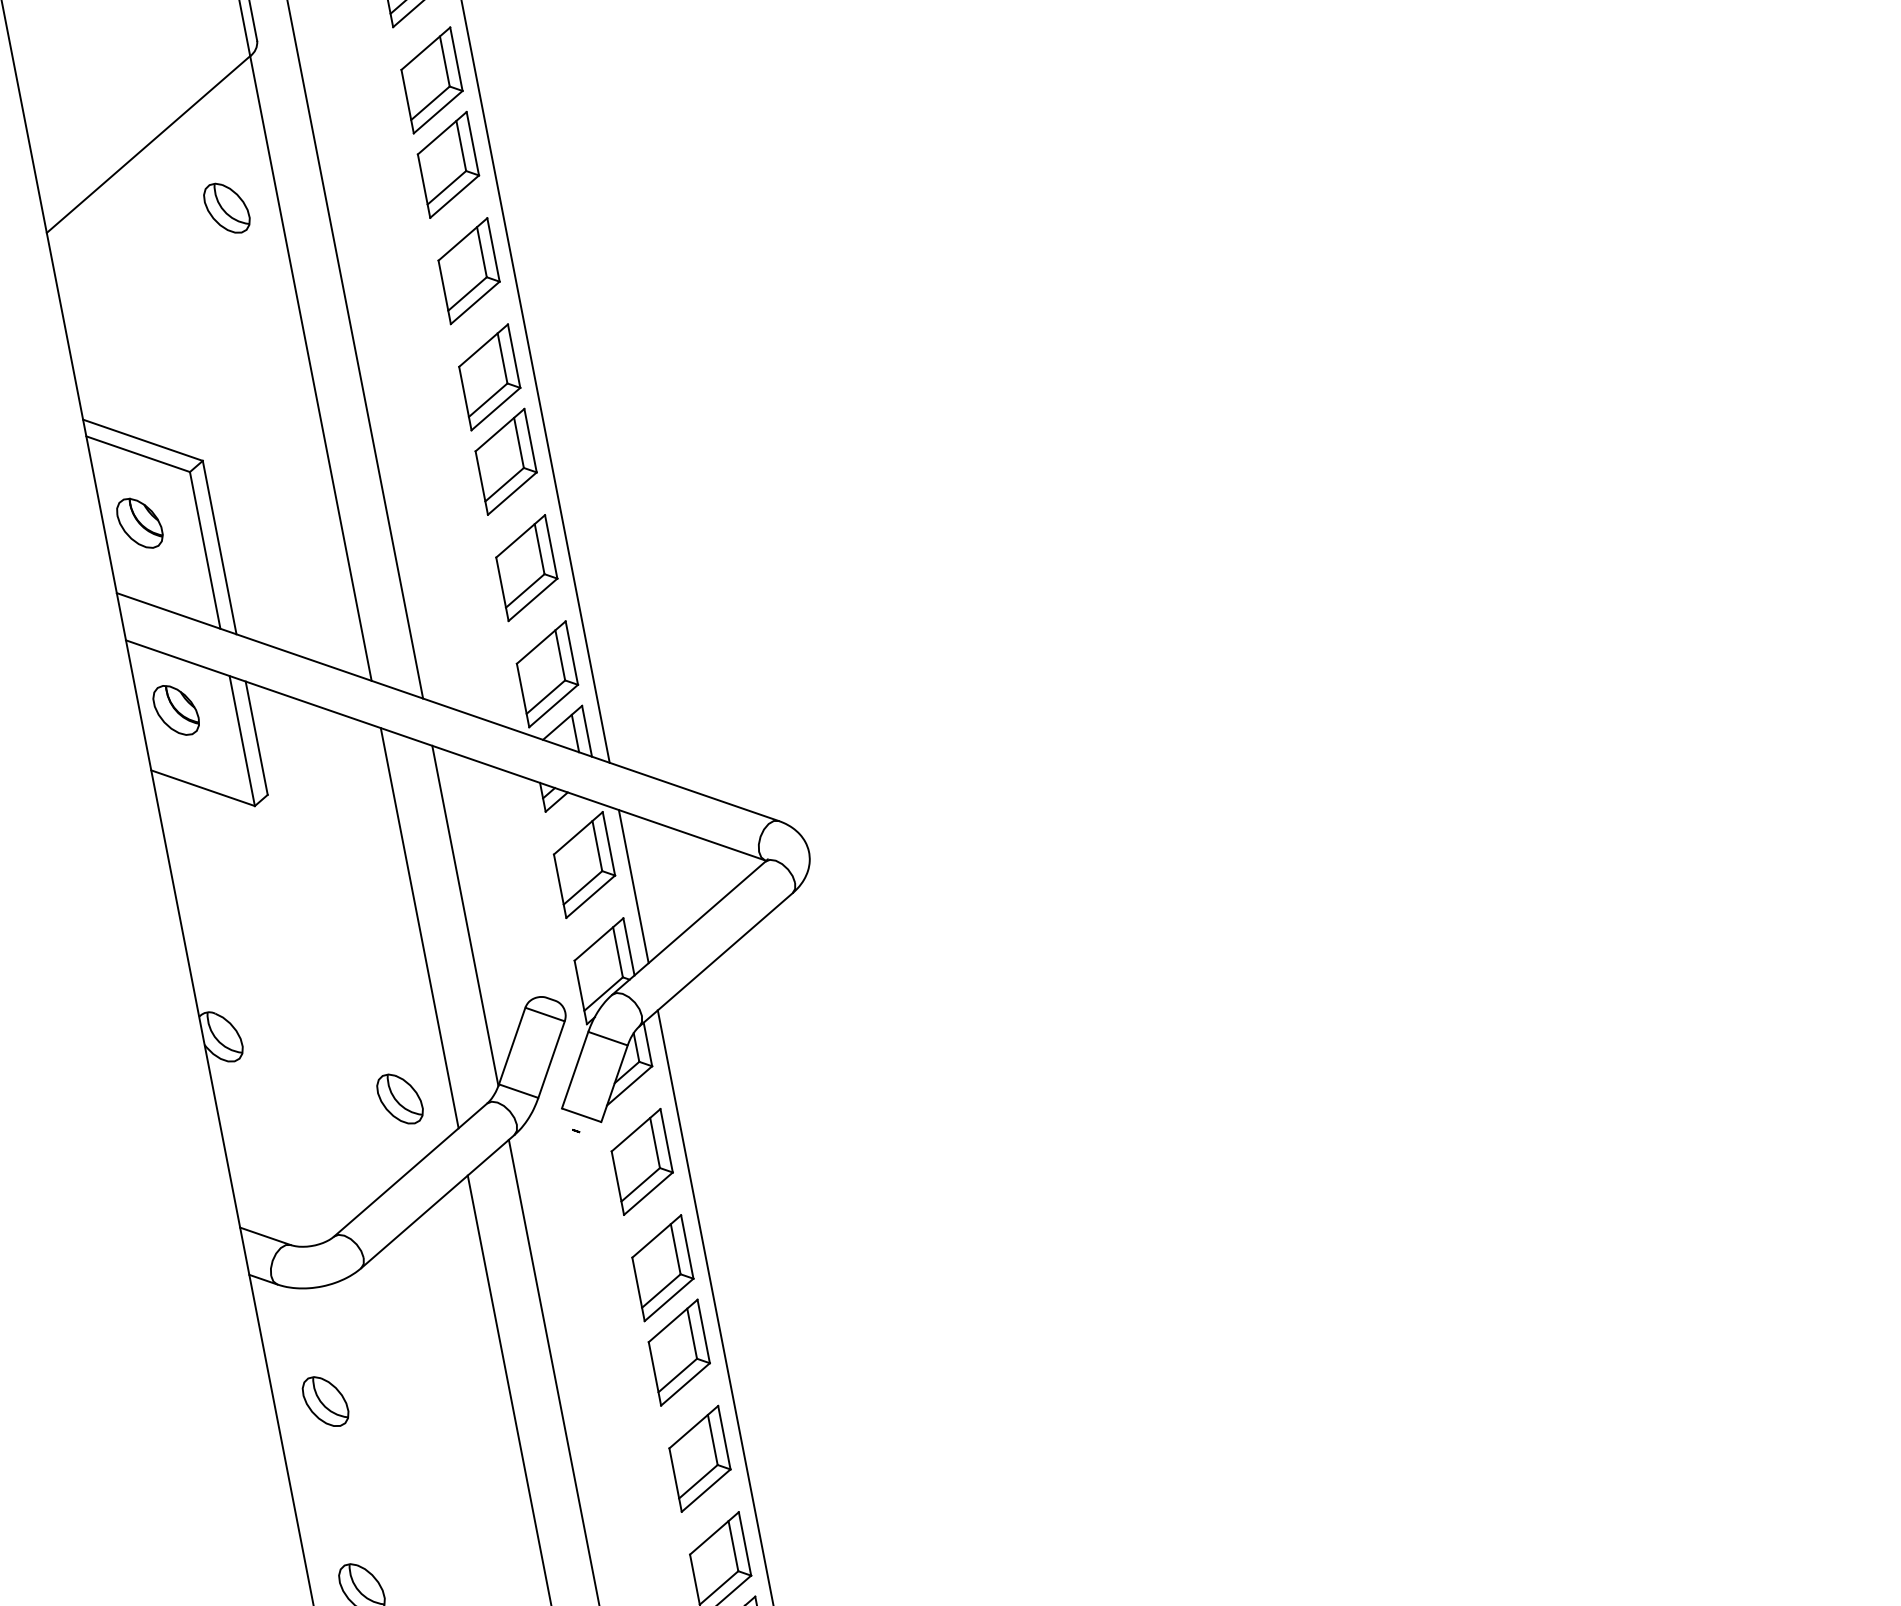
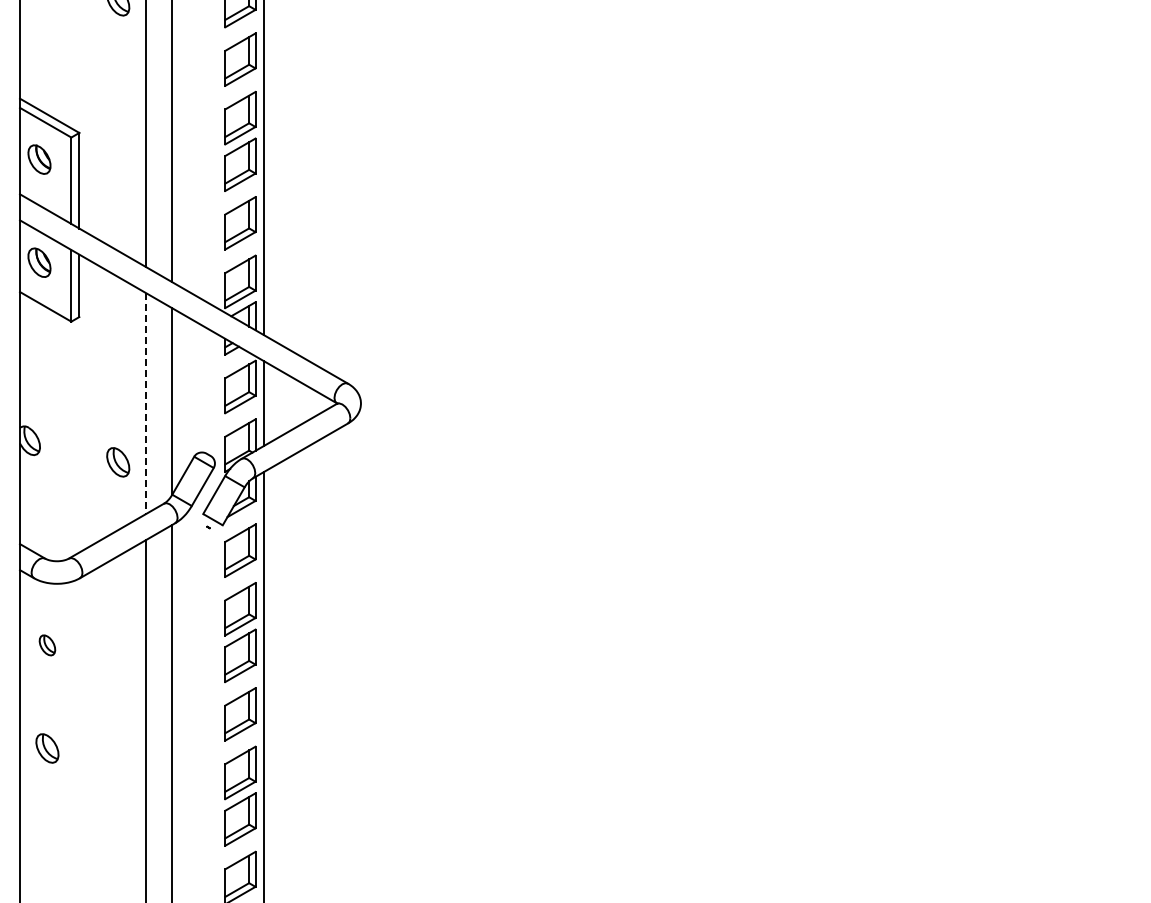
line: (420, 929) -> (146, 404), solid -> dashed
part: (400, 1099) -> (118, 462), moved
part: (325, 1401) -> (47, 645), size x0.7

